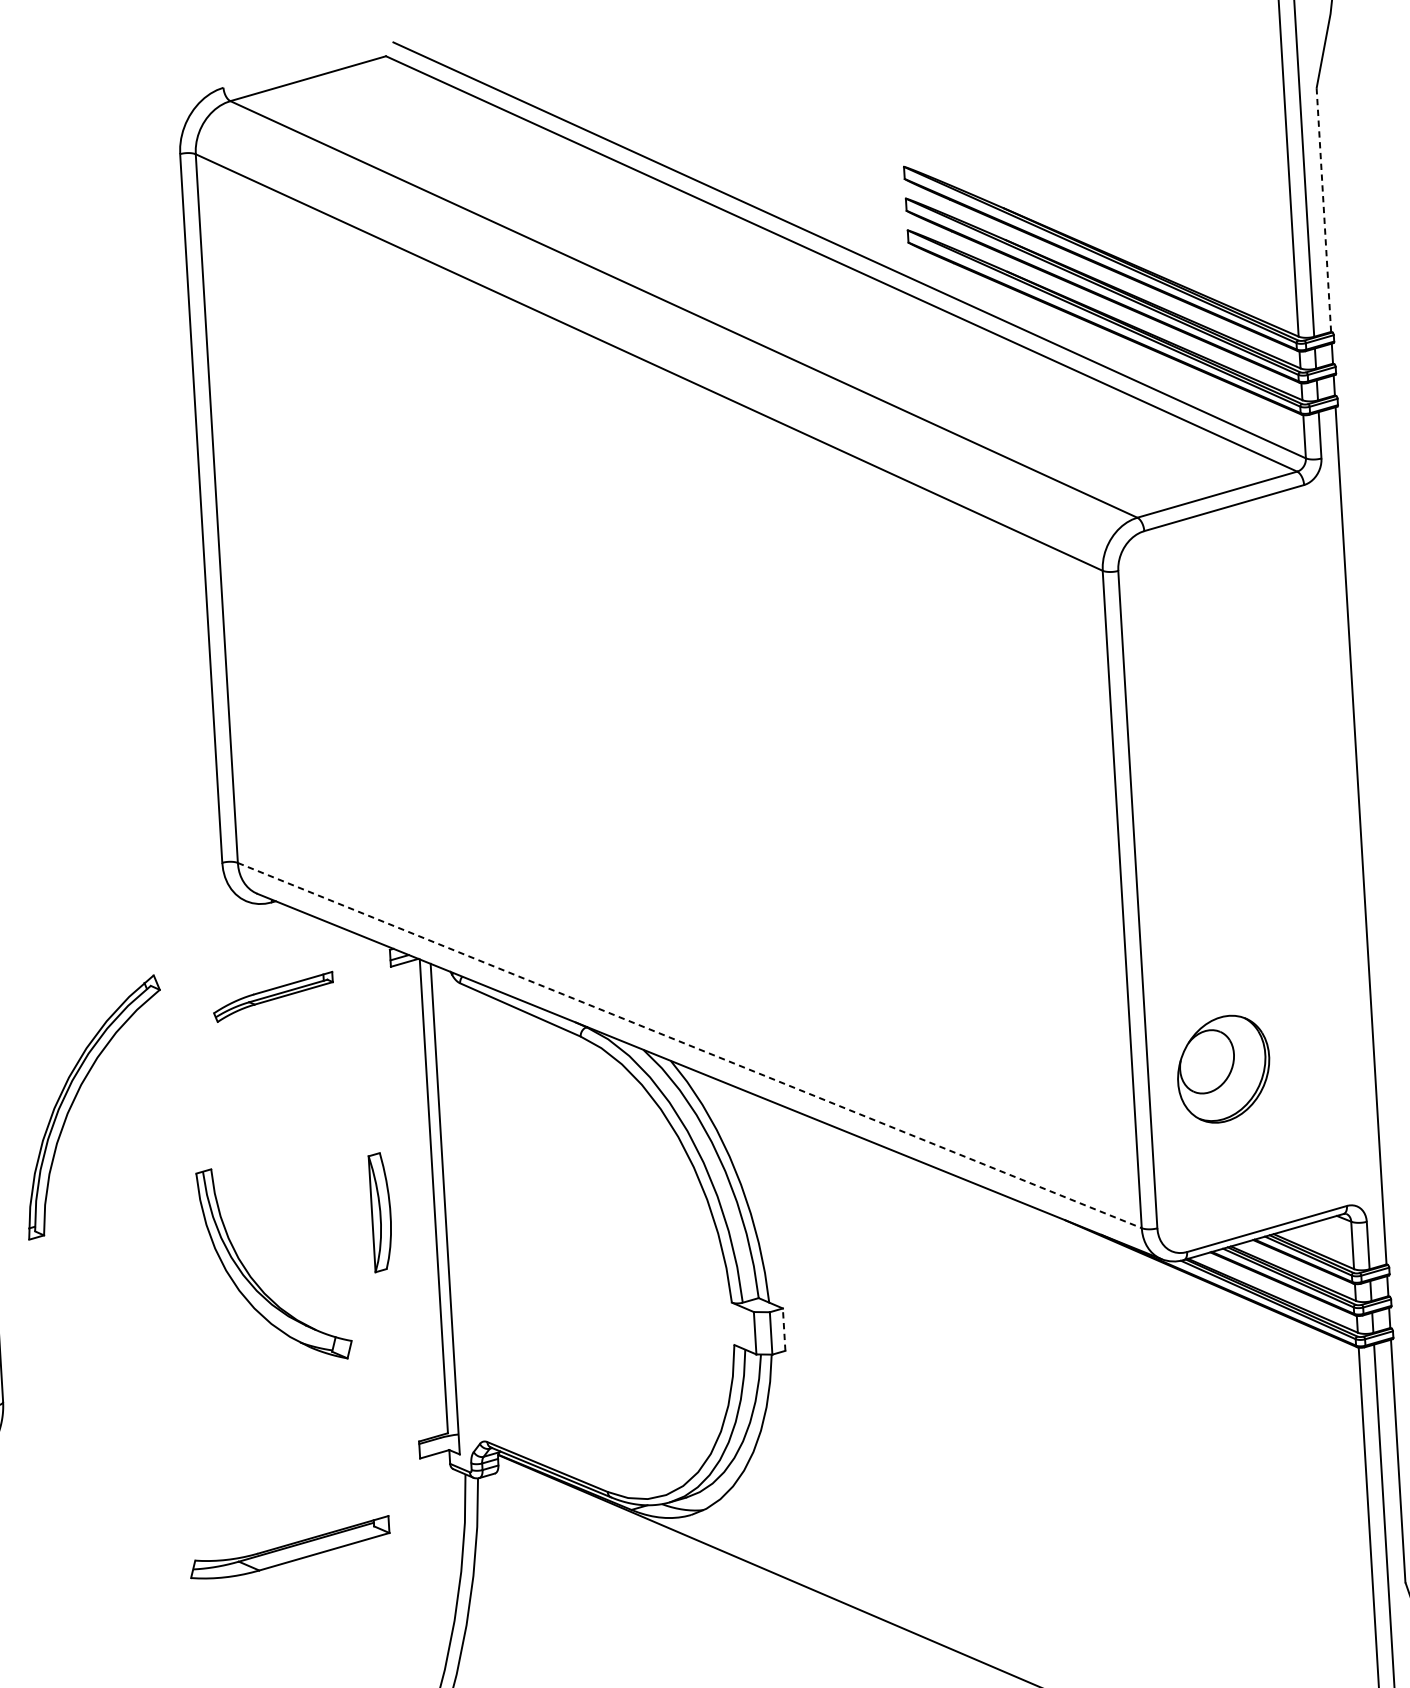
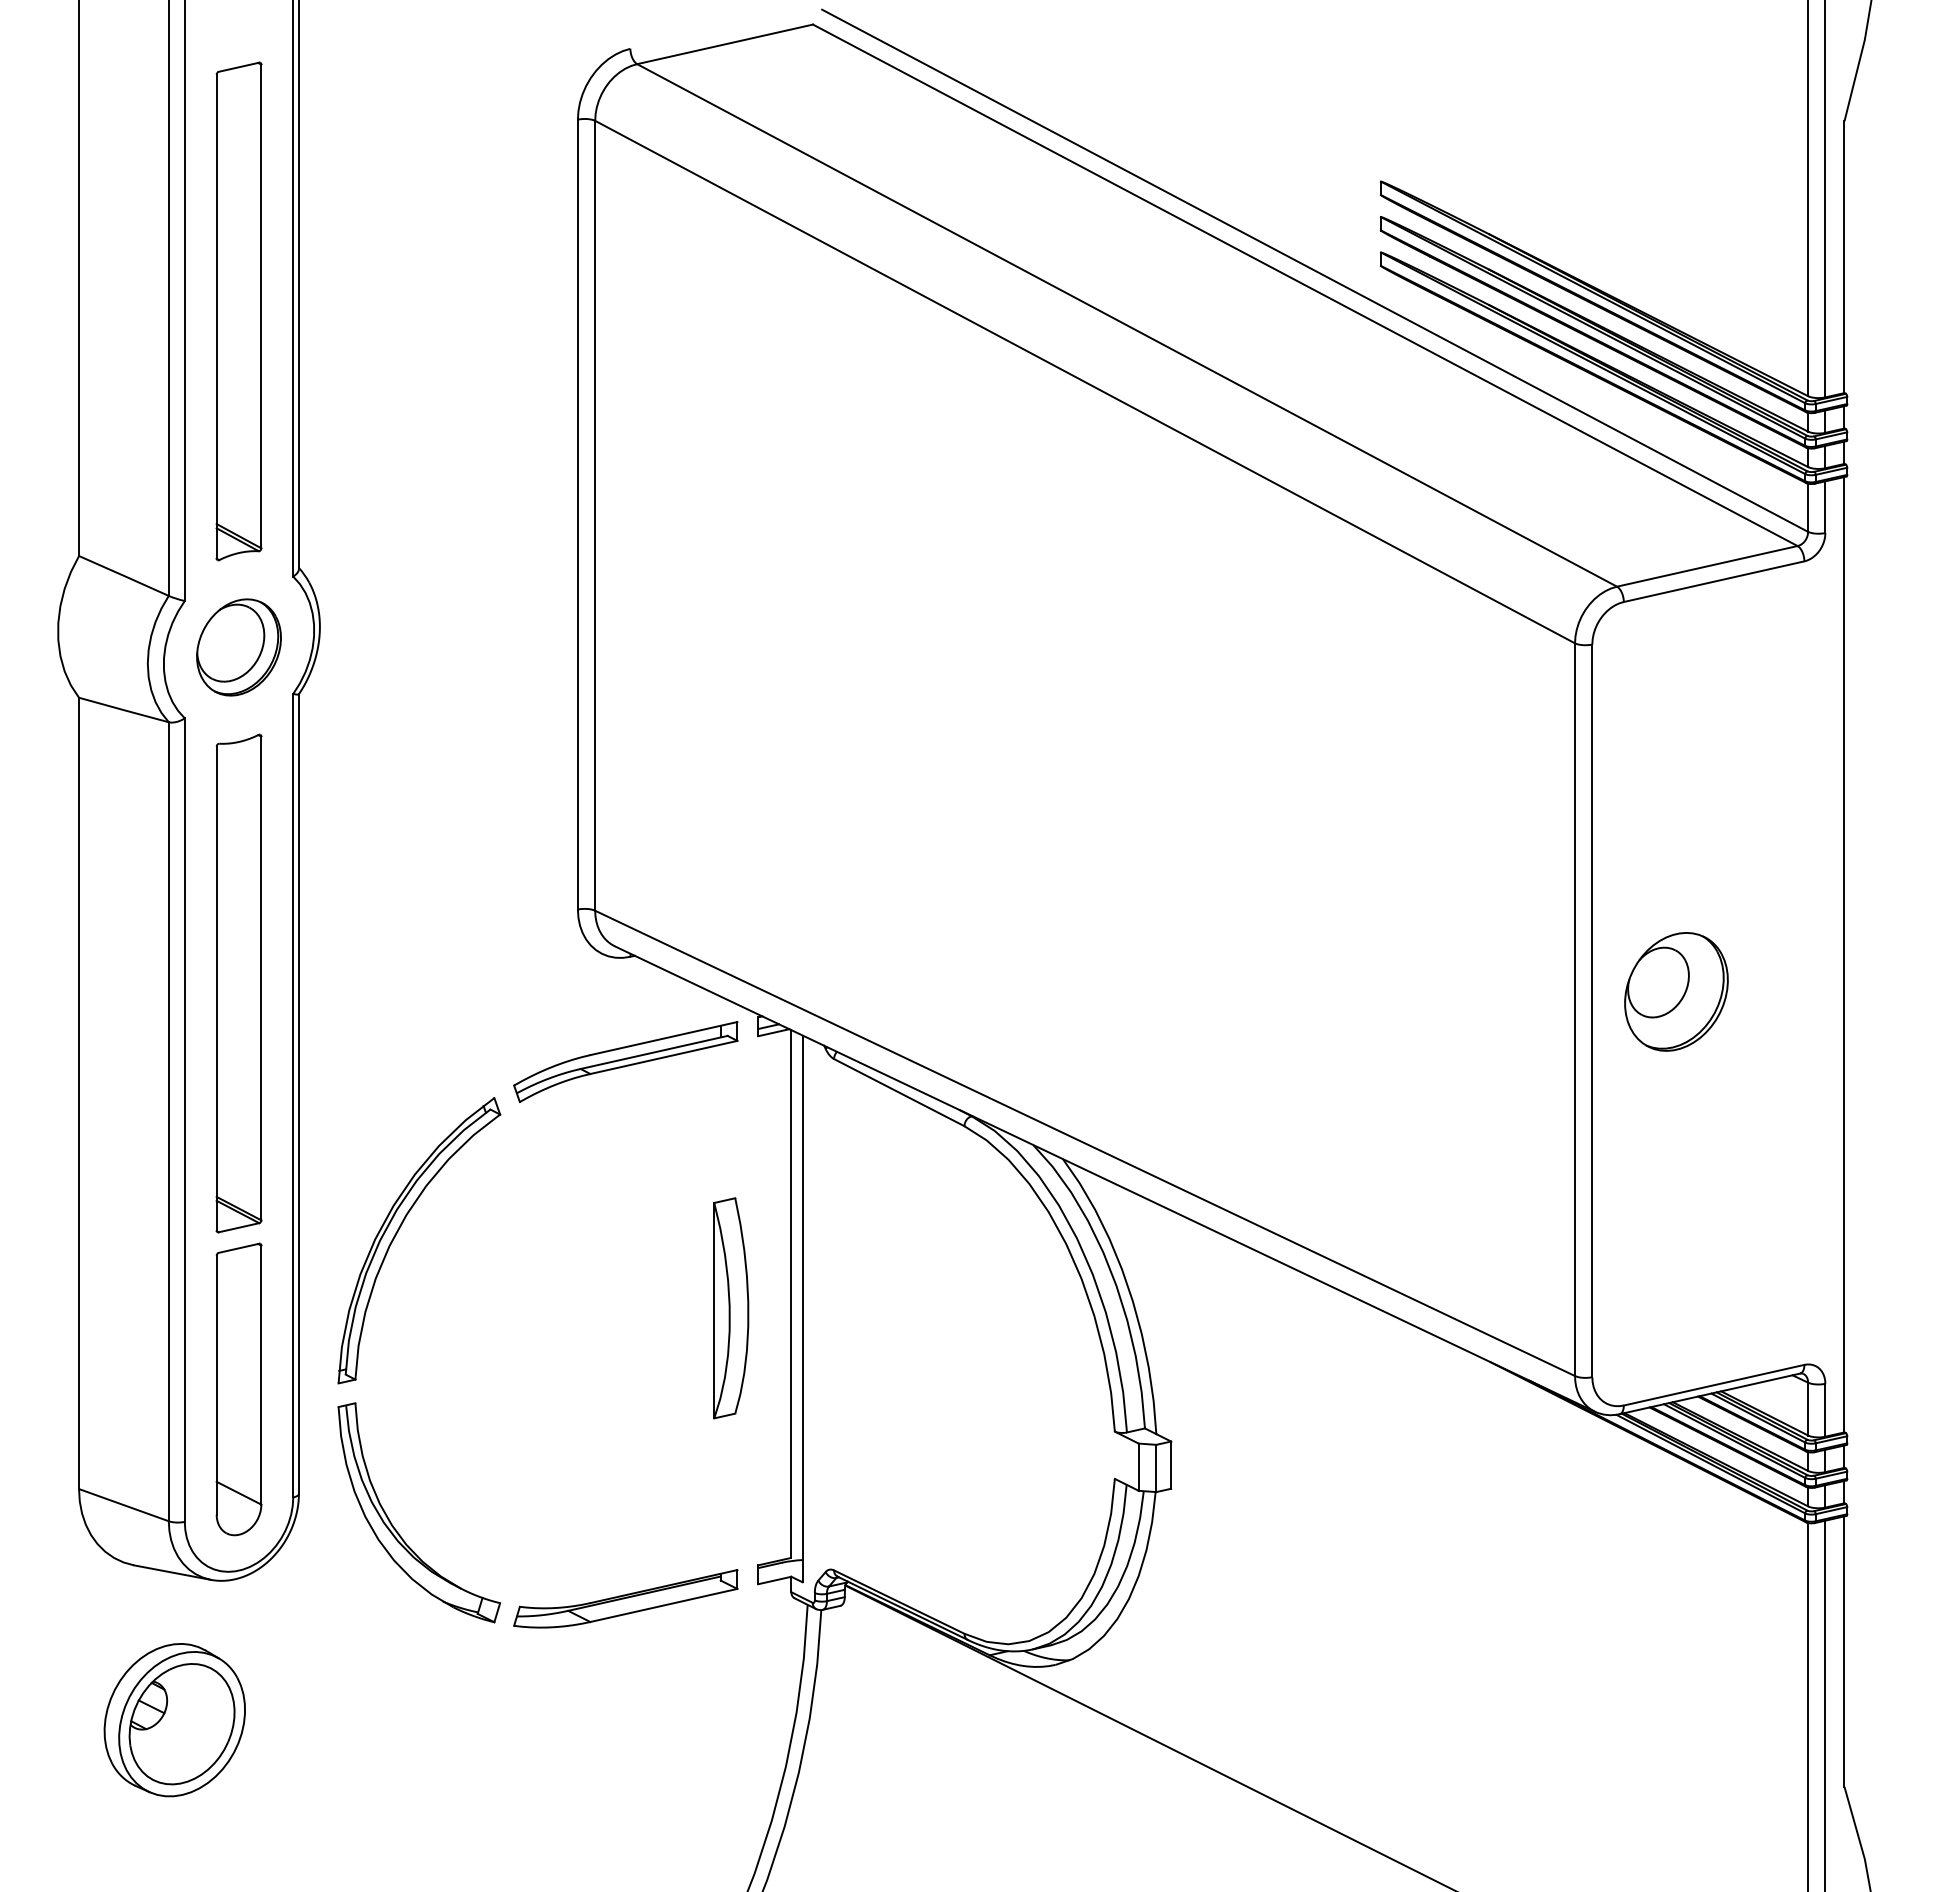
line: (1323, 210) -> (1844, 257), dashed -> solid
part: (273, 996) -> (625, 1061), size x1.67
line: (690, 1045) -> (1085, 1143), dashed -> solid
part: (1223, 1068) -> (1676, 991), moved
part: (75, 1099) -> (399, 1230), moved
part: (381, 1212) -> (731, 1308), size x1.67
part: (254, 1280) -> (396, 1529), moved
line: (784, 1329) -> (1171, 1465), dashed -> solid
part: (289, 1547) -> (625, 1598), moved

